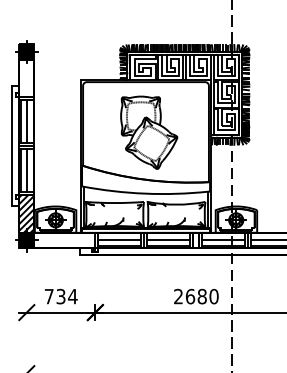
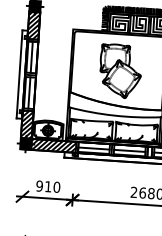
hatch: (26, 78) -> (33, 25), added
hatch: (64, 239) -> (53, 145), added
text: (60, 296) -> (47, 186), 734 -> 910

